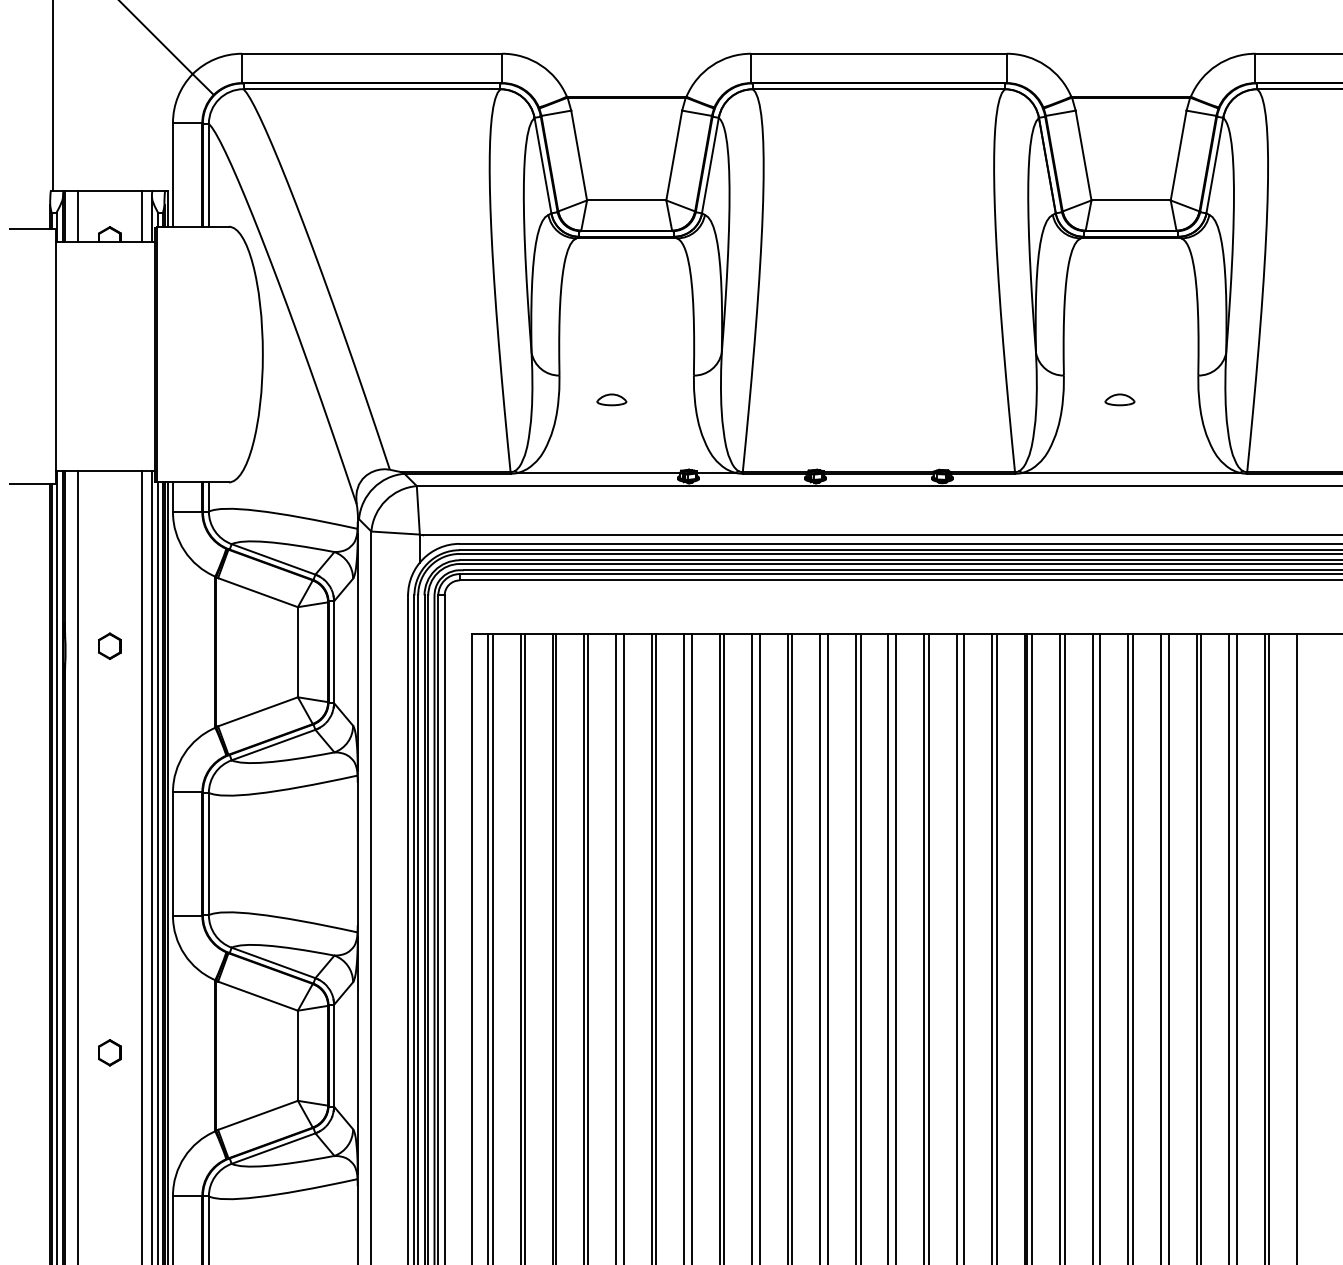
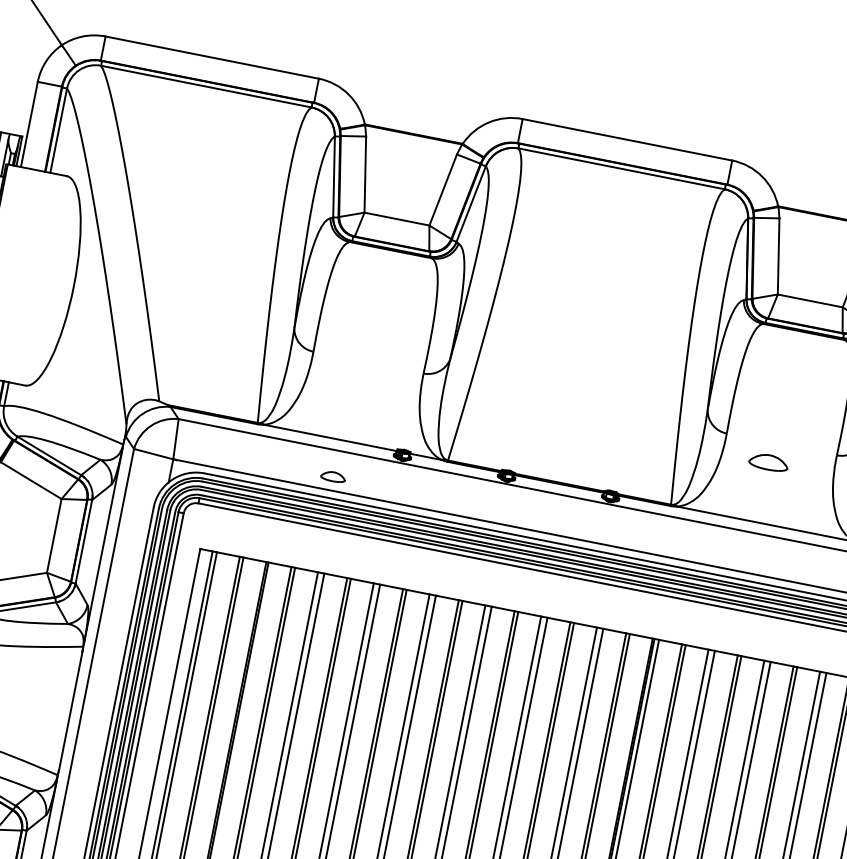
part: (611, 399) -> (333, 476), moved
part: (1119, 399) -> (768, 462), size x1.6

